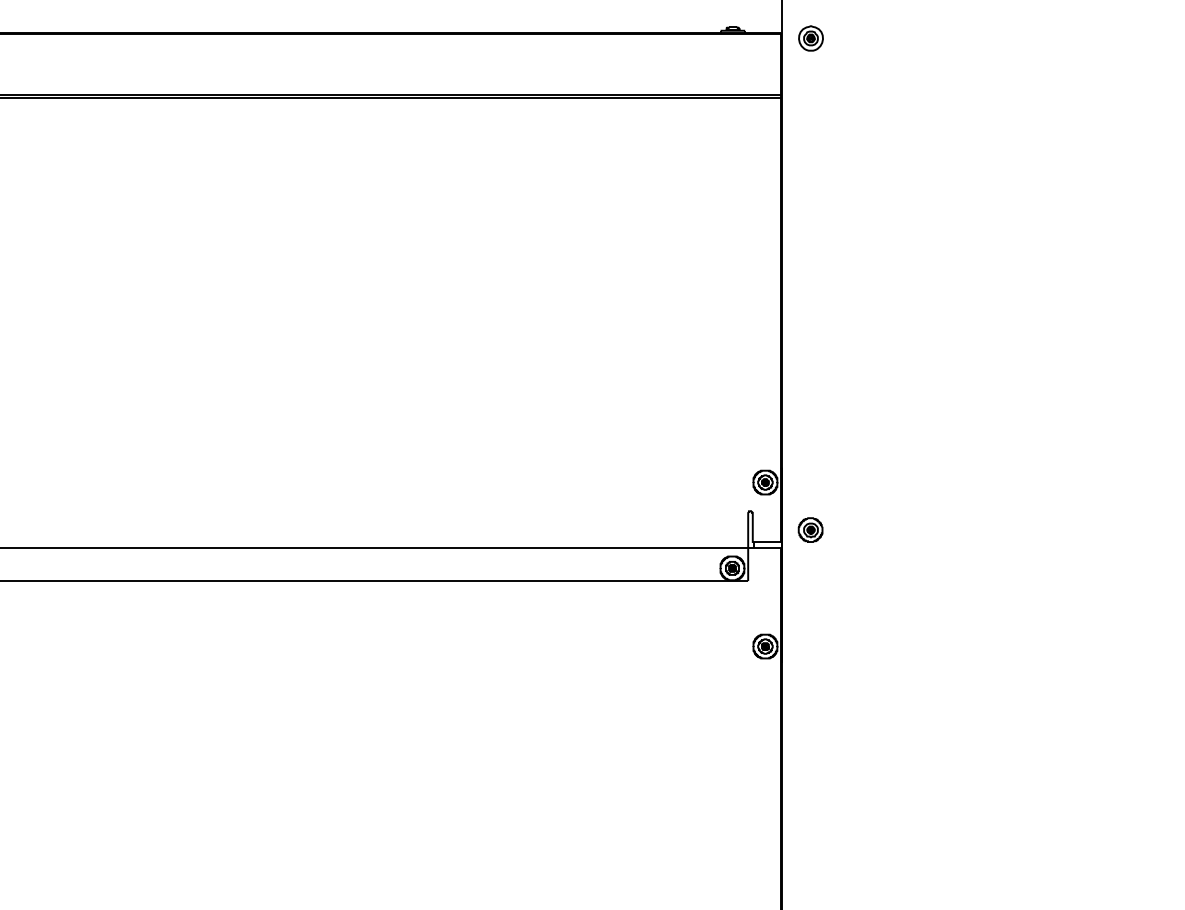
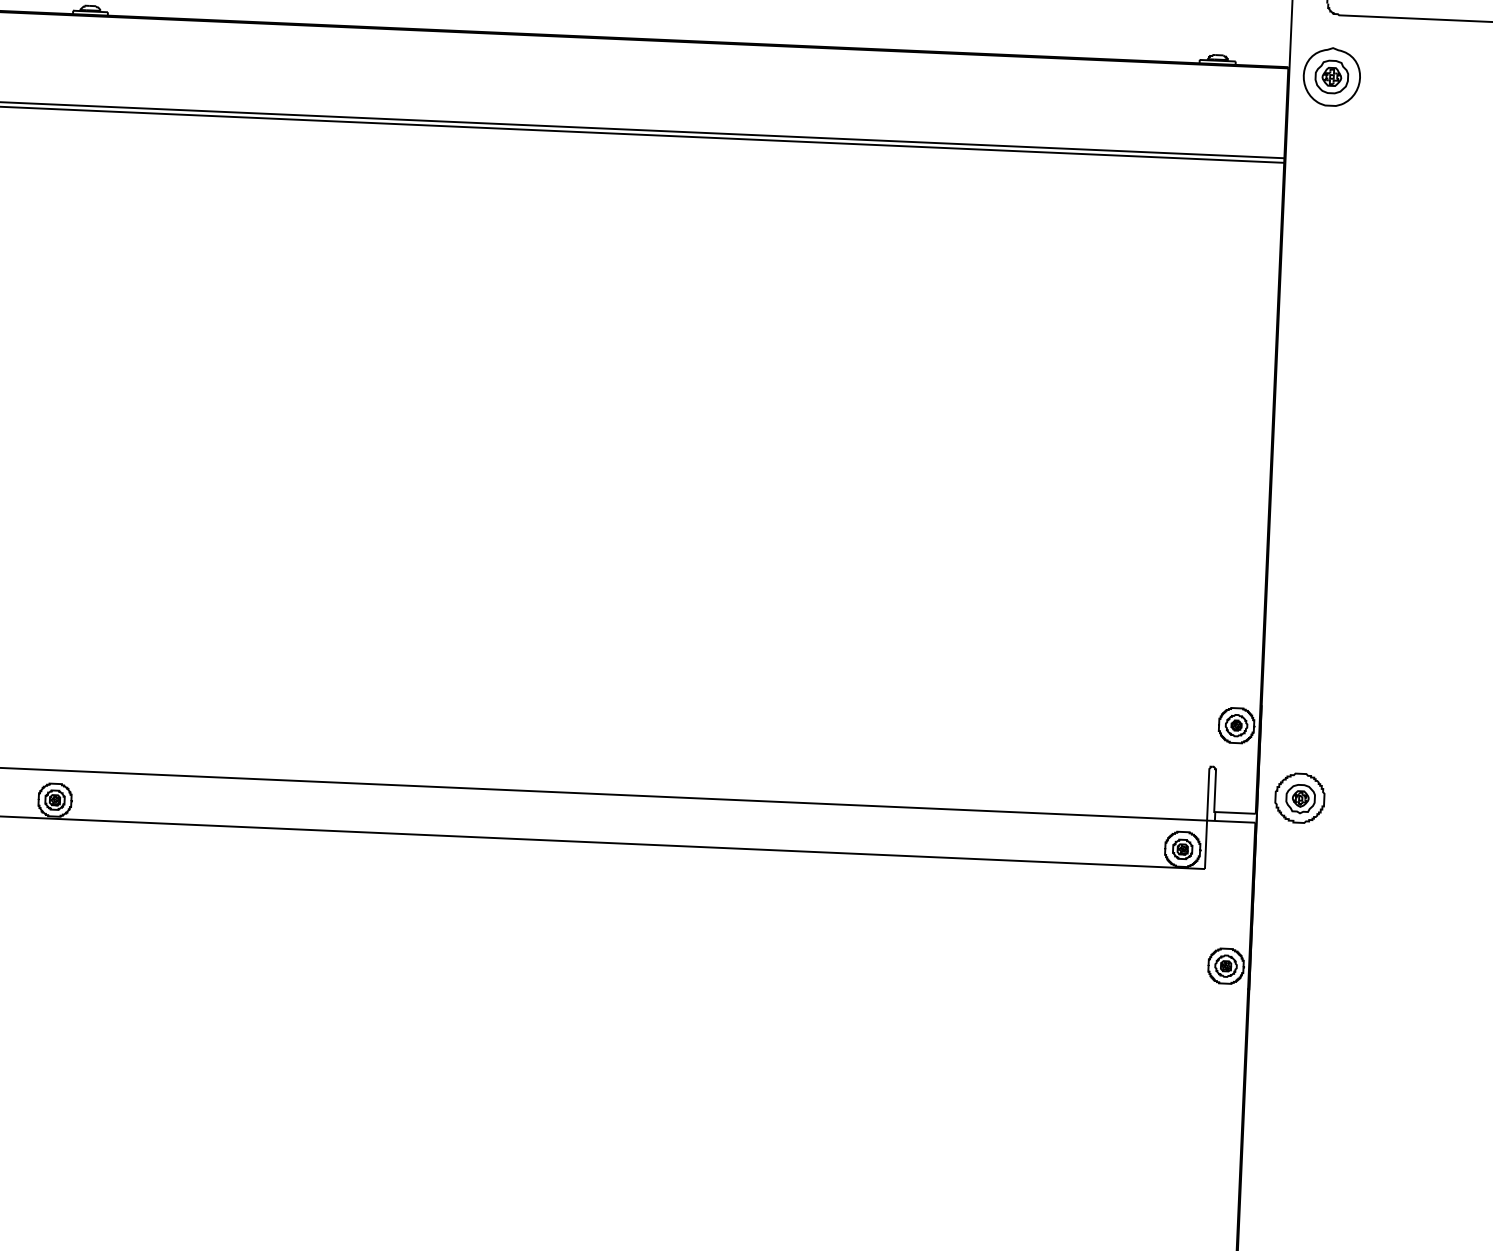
part: (810, 38) -> (1331, 77), size x1.6
part: (810, 529) -> (1299, 797), size x1.4

